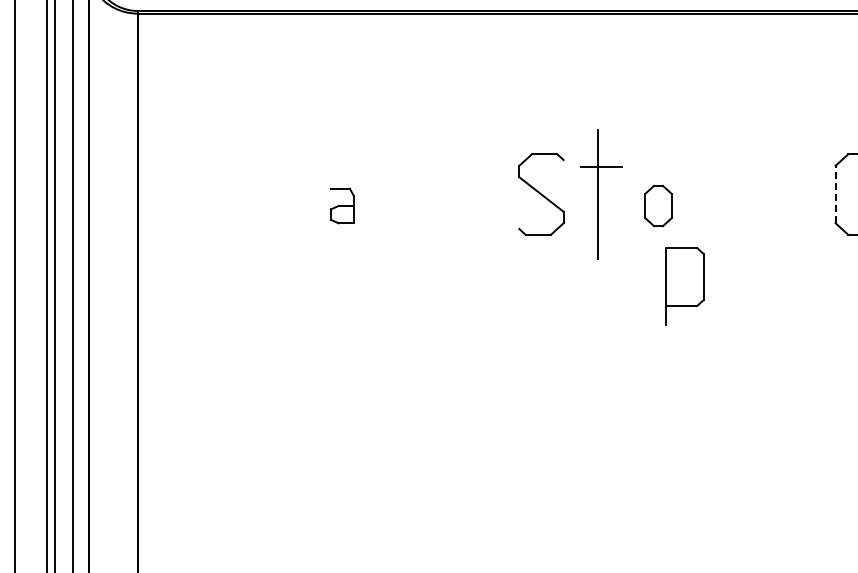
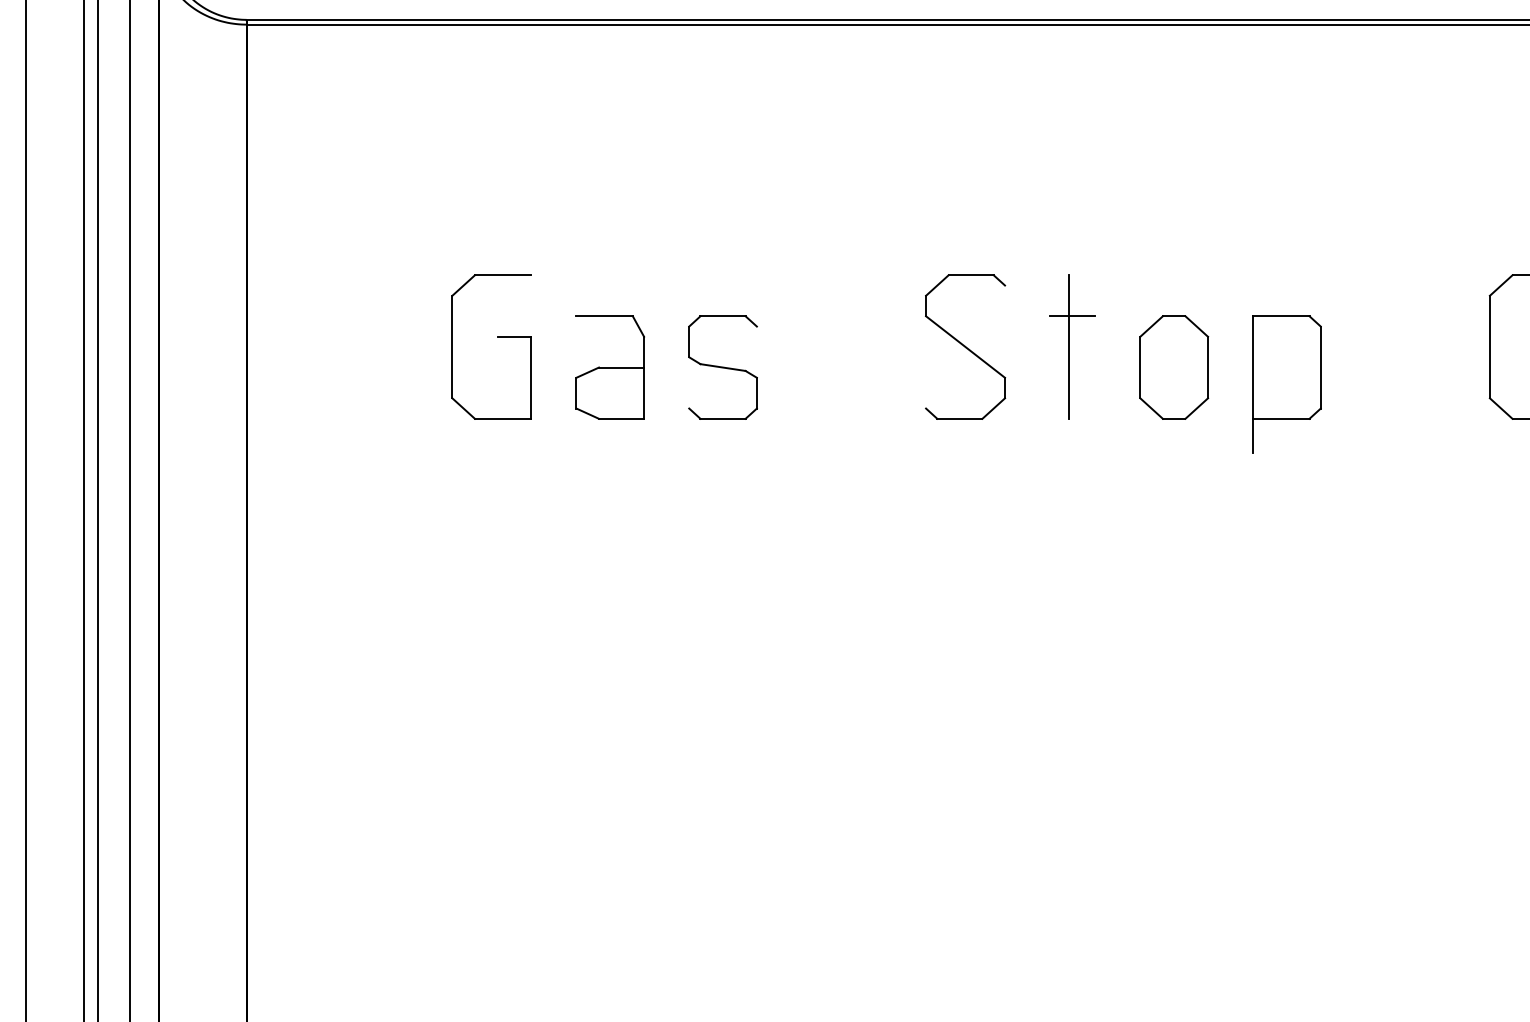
part: (275, 194) -> (491, 346), added
part: (601, 194) -> (1072, 346), size x0.62
line: (835, 194) -> (1489, 346), dashed -> solid
part: (342, 205) -> (610, 366), size x1.67
part: (405, 205) -> (723, 366), added
part: (658, 205) -> (1174, 366), size x1.43
part: (684, 286) -> (1286, 384), moved

